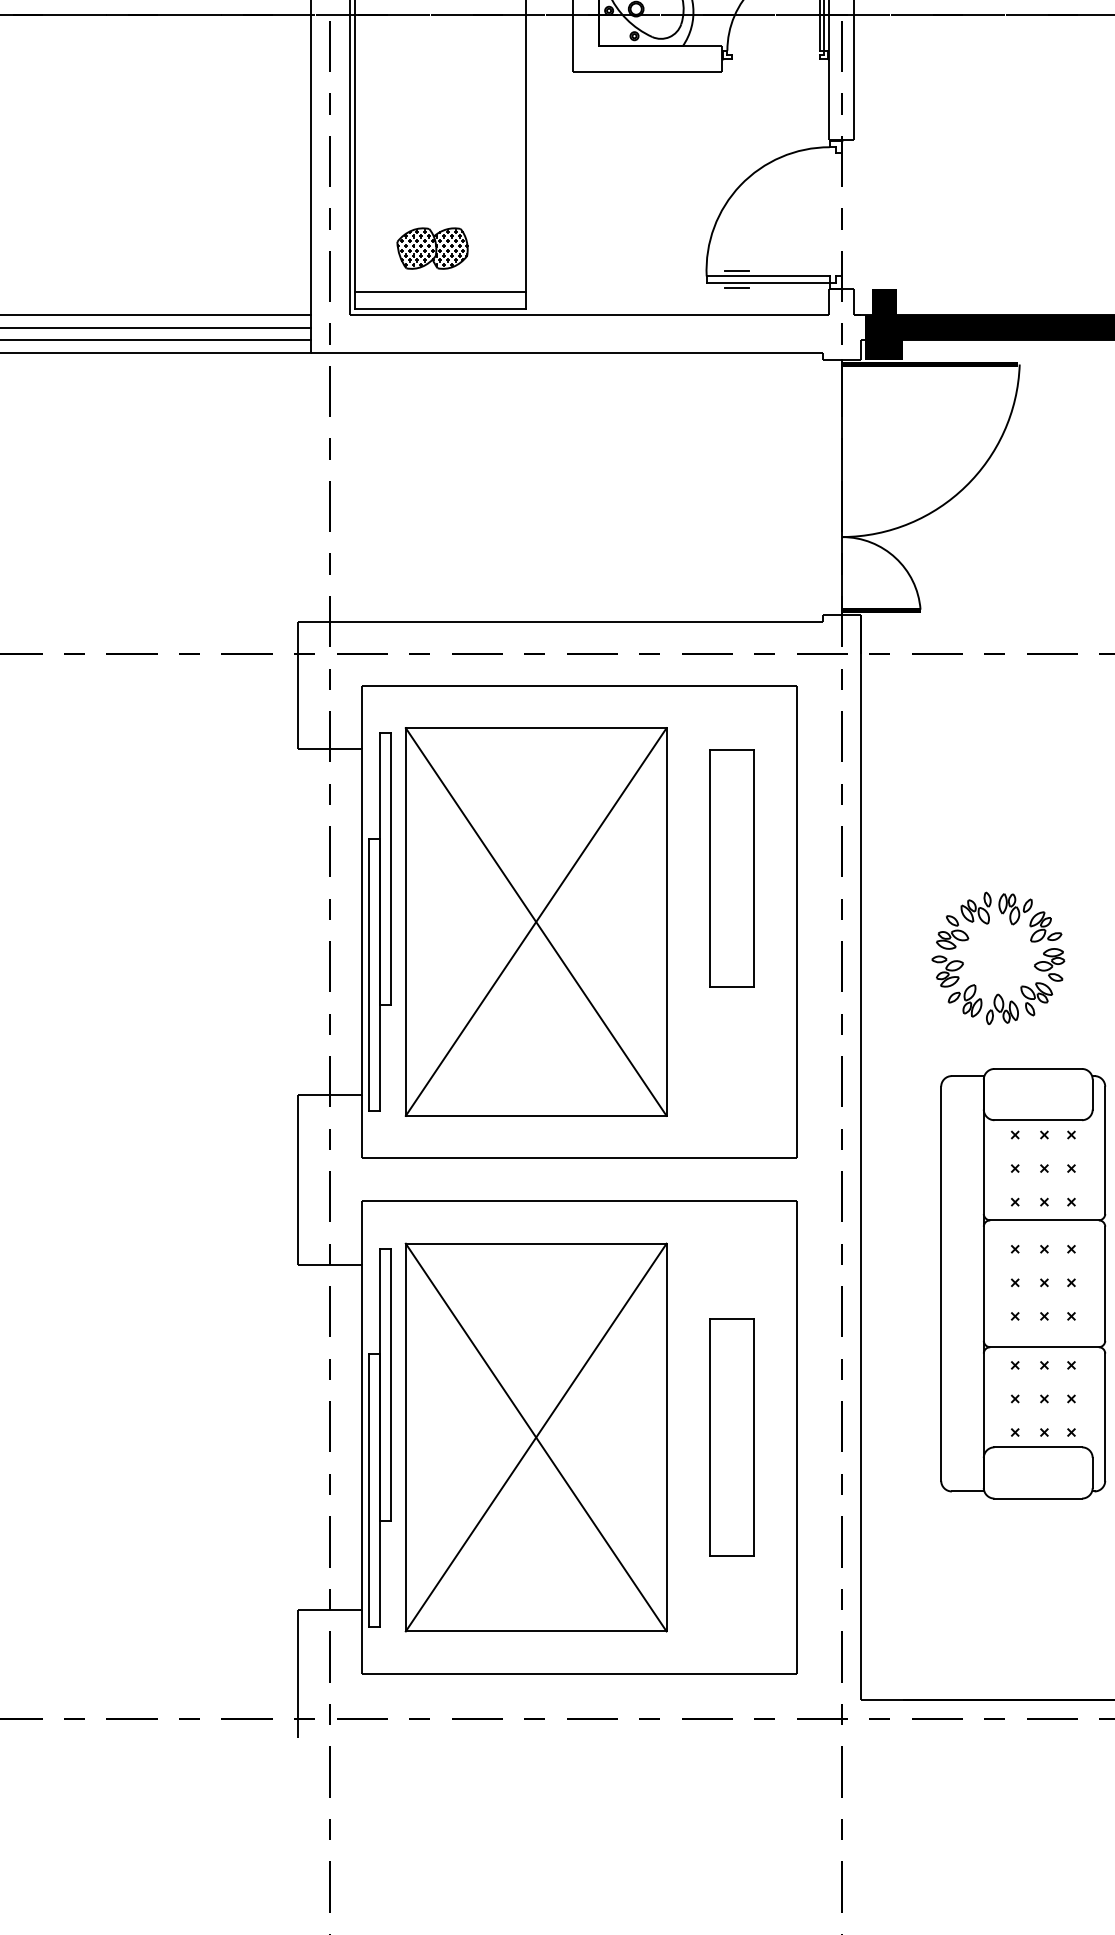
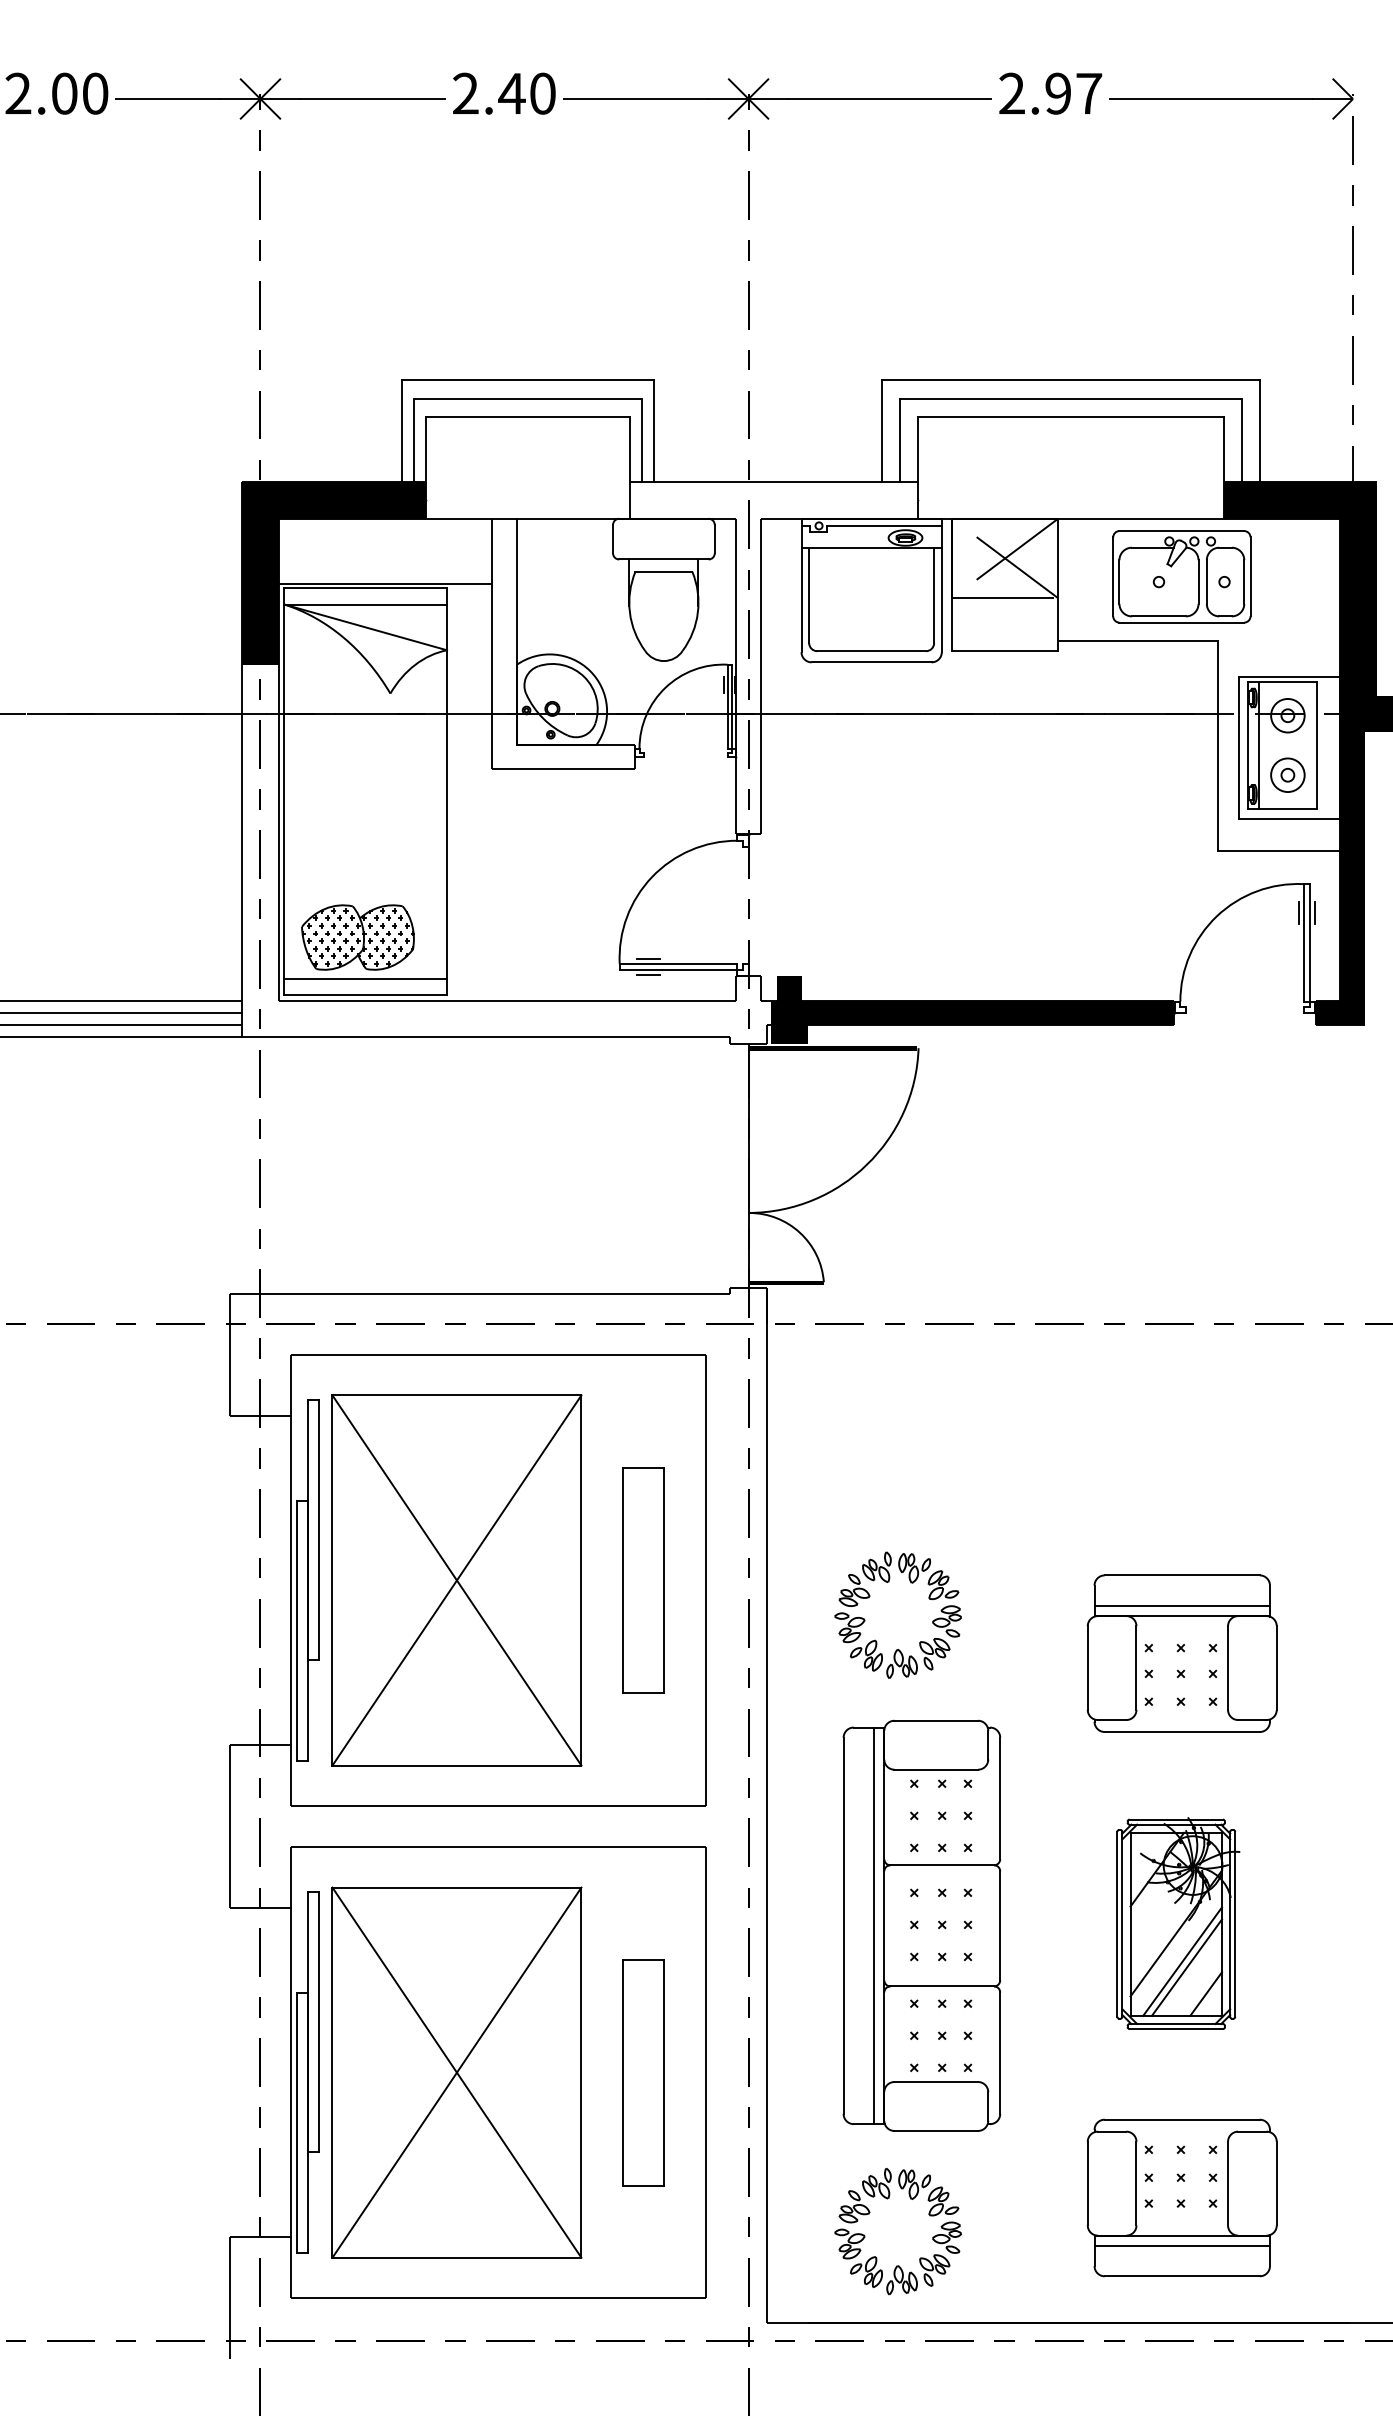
part: (432, 248) -> (357, 937), size x1.67
part: (731, 868) -> (643, 1580), moved
line: (973, 1283) -> (874, 1925), added
part: (964, 1608) -> (865, 2235), added

